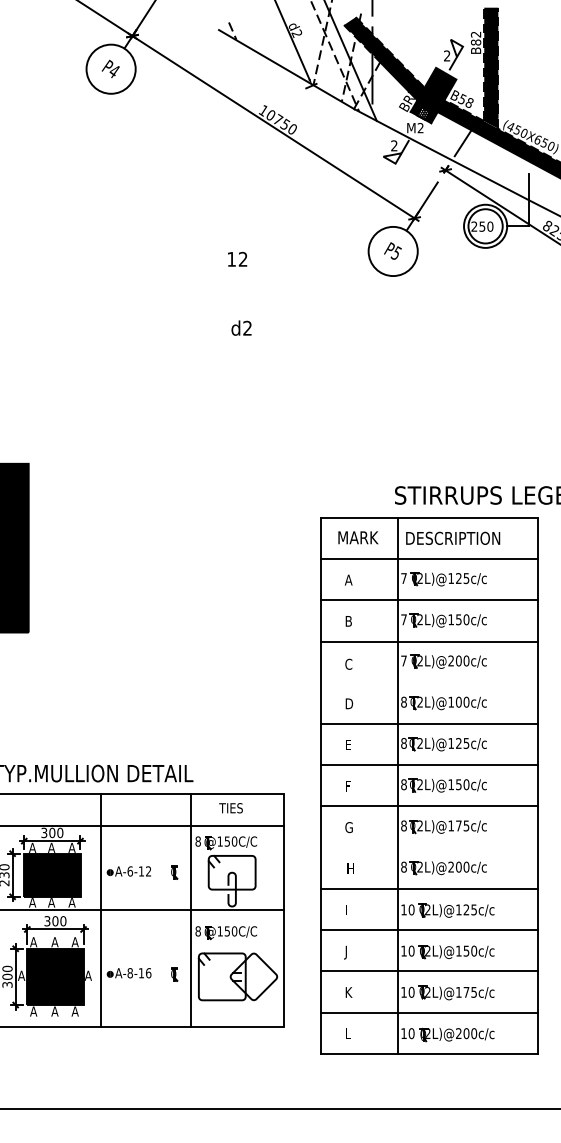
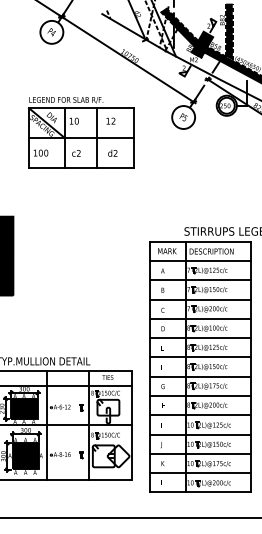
part: (172, 283) -> (80, 132), added
line: (429, 681) -> (200, 318), added
line: (429, 848) -> (200, 396), added

